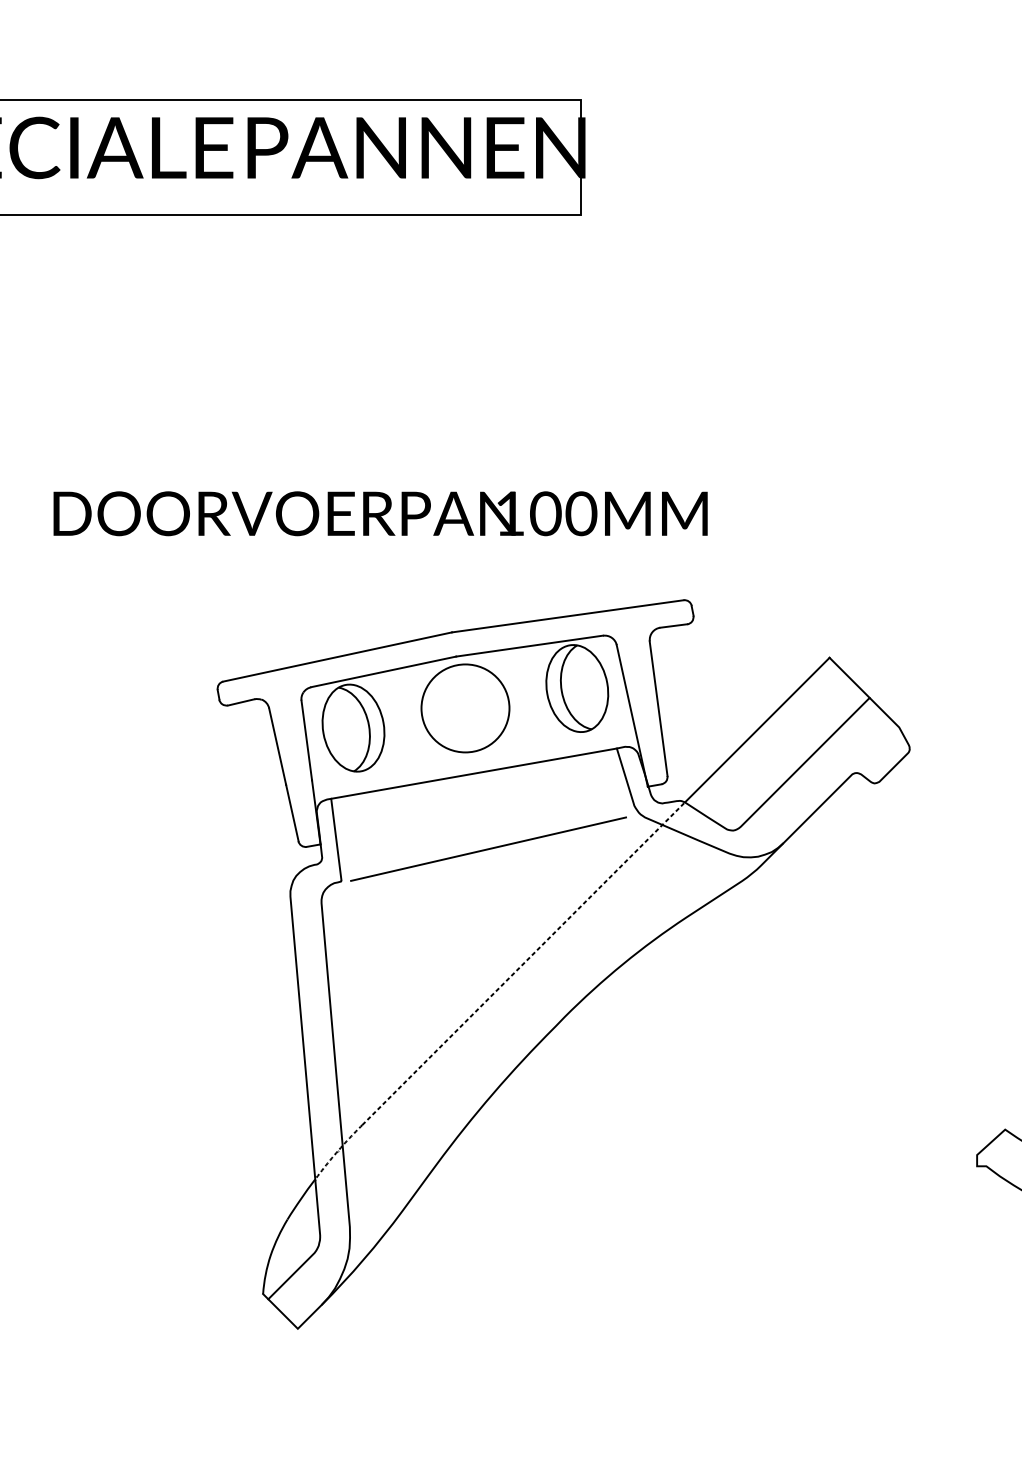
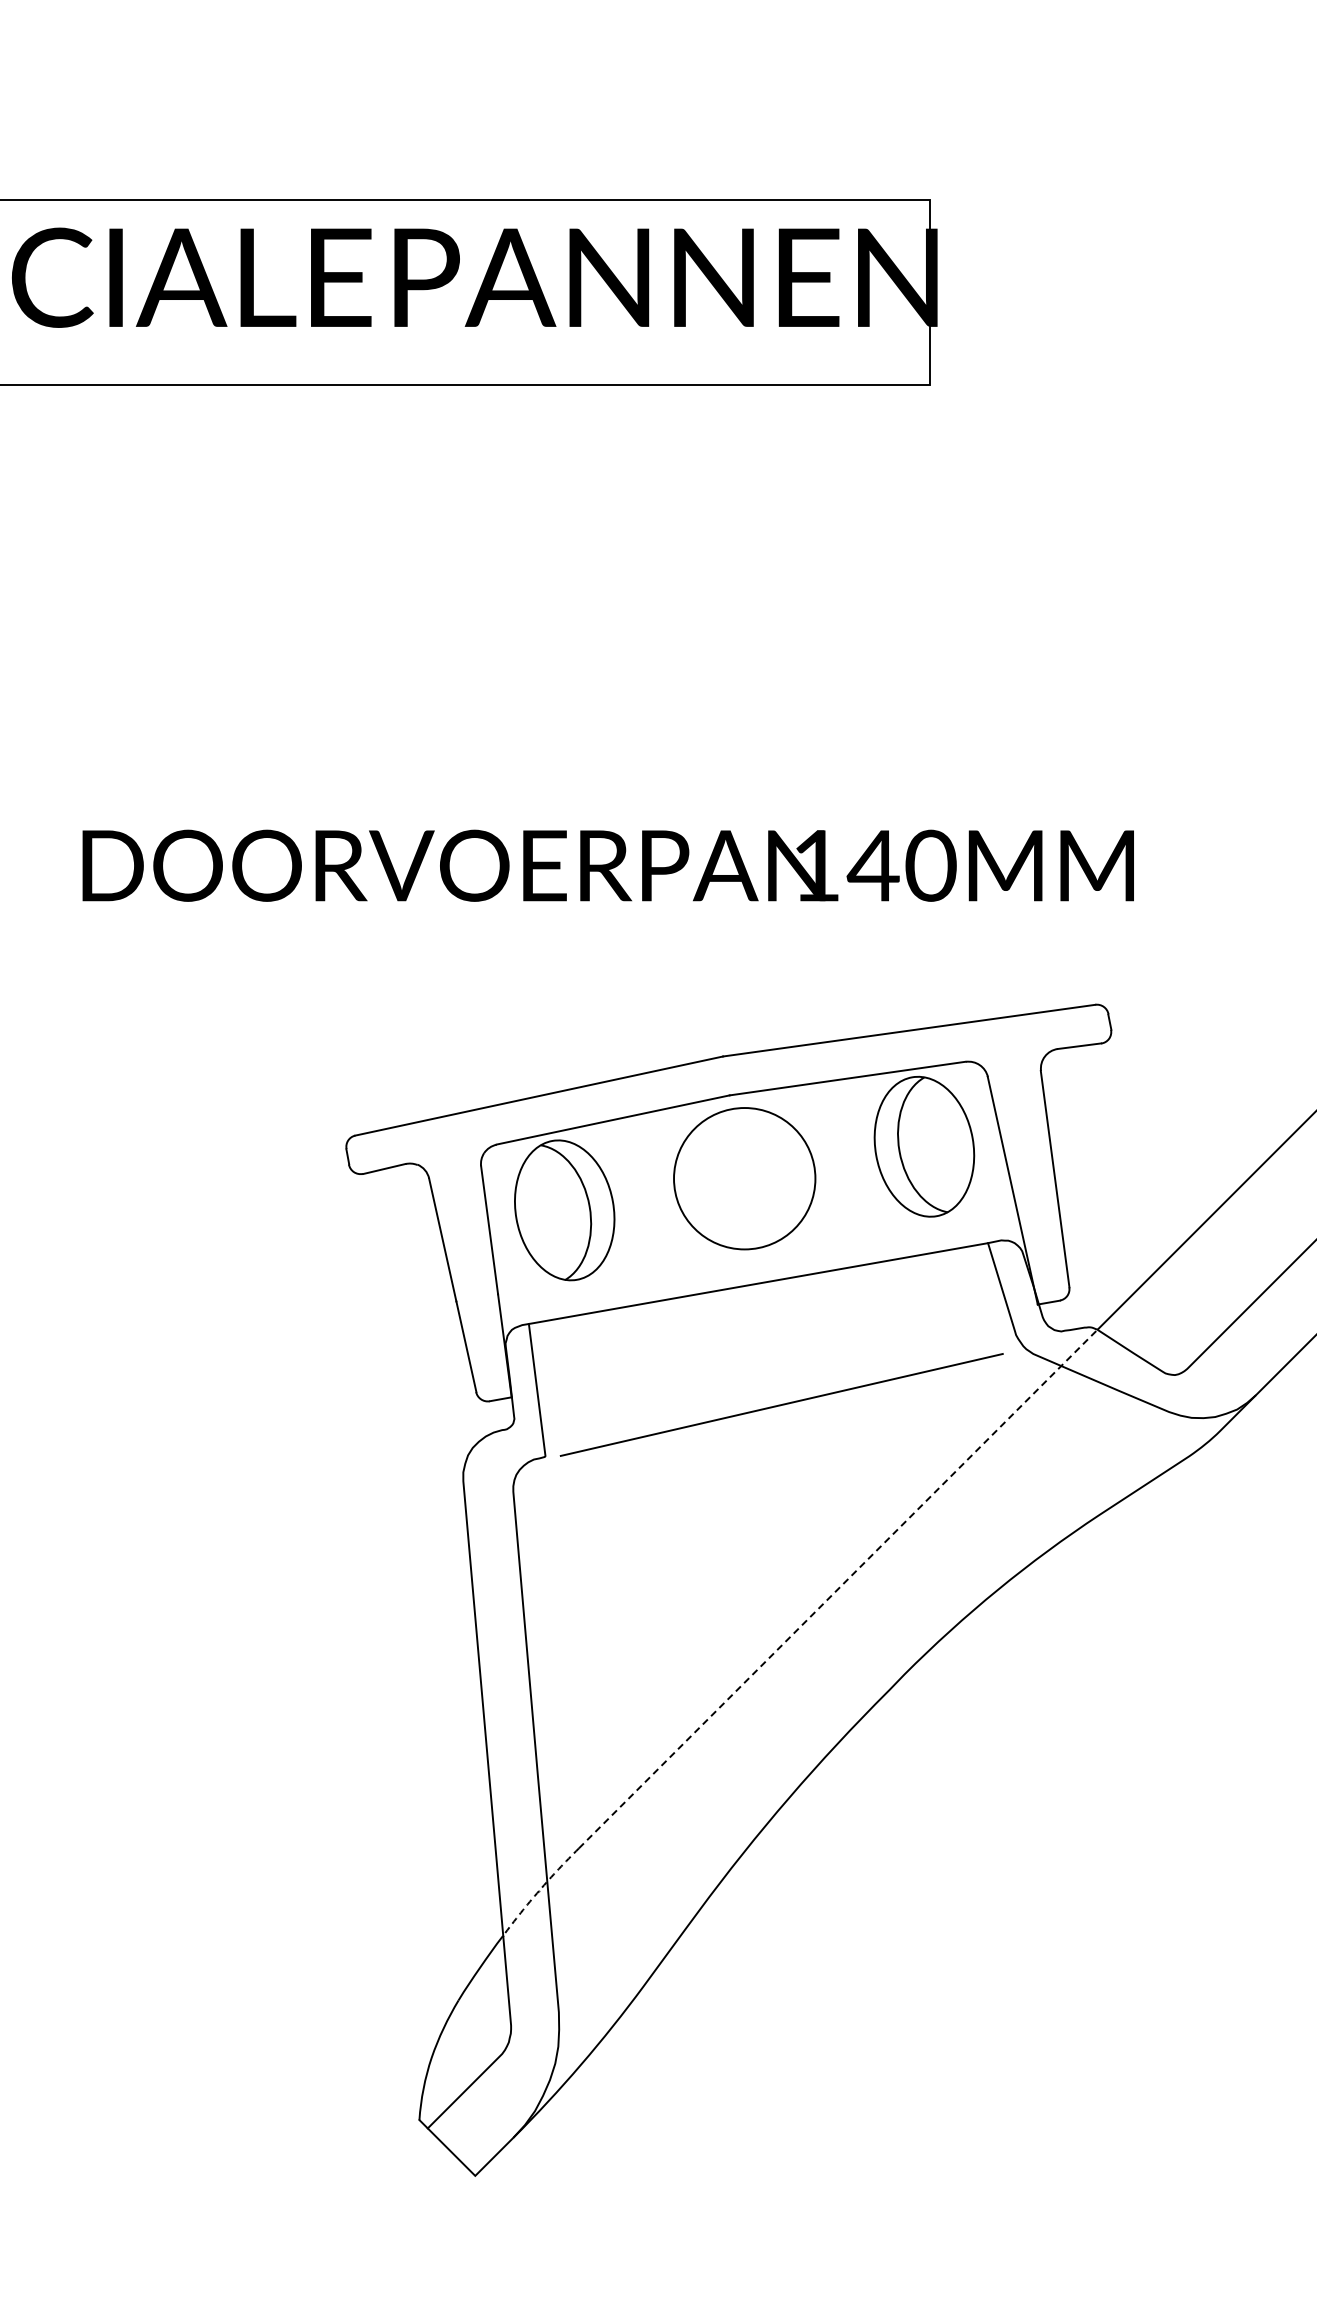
text: (544, 513) -> (871, 865), 100MM -> 140MM

